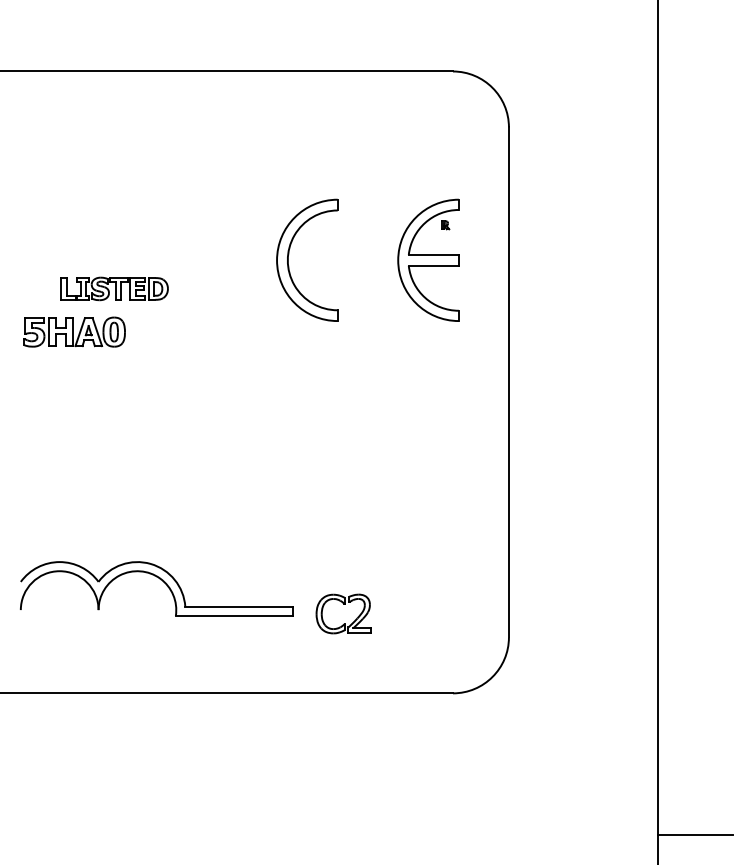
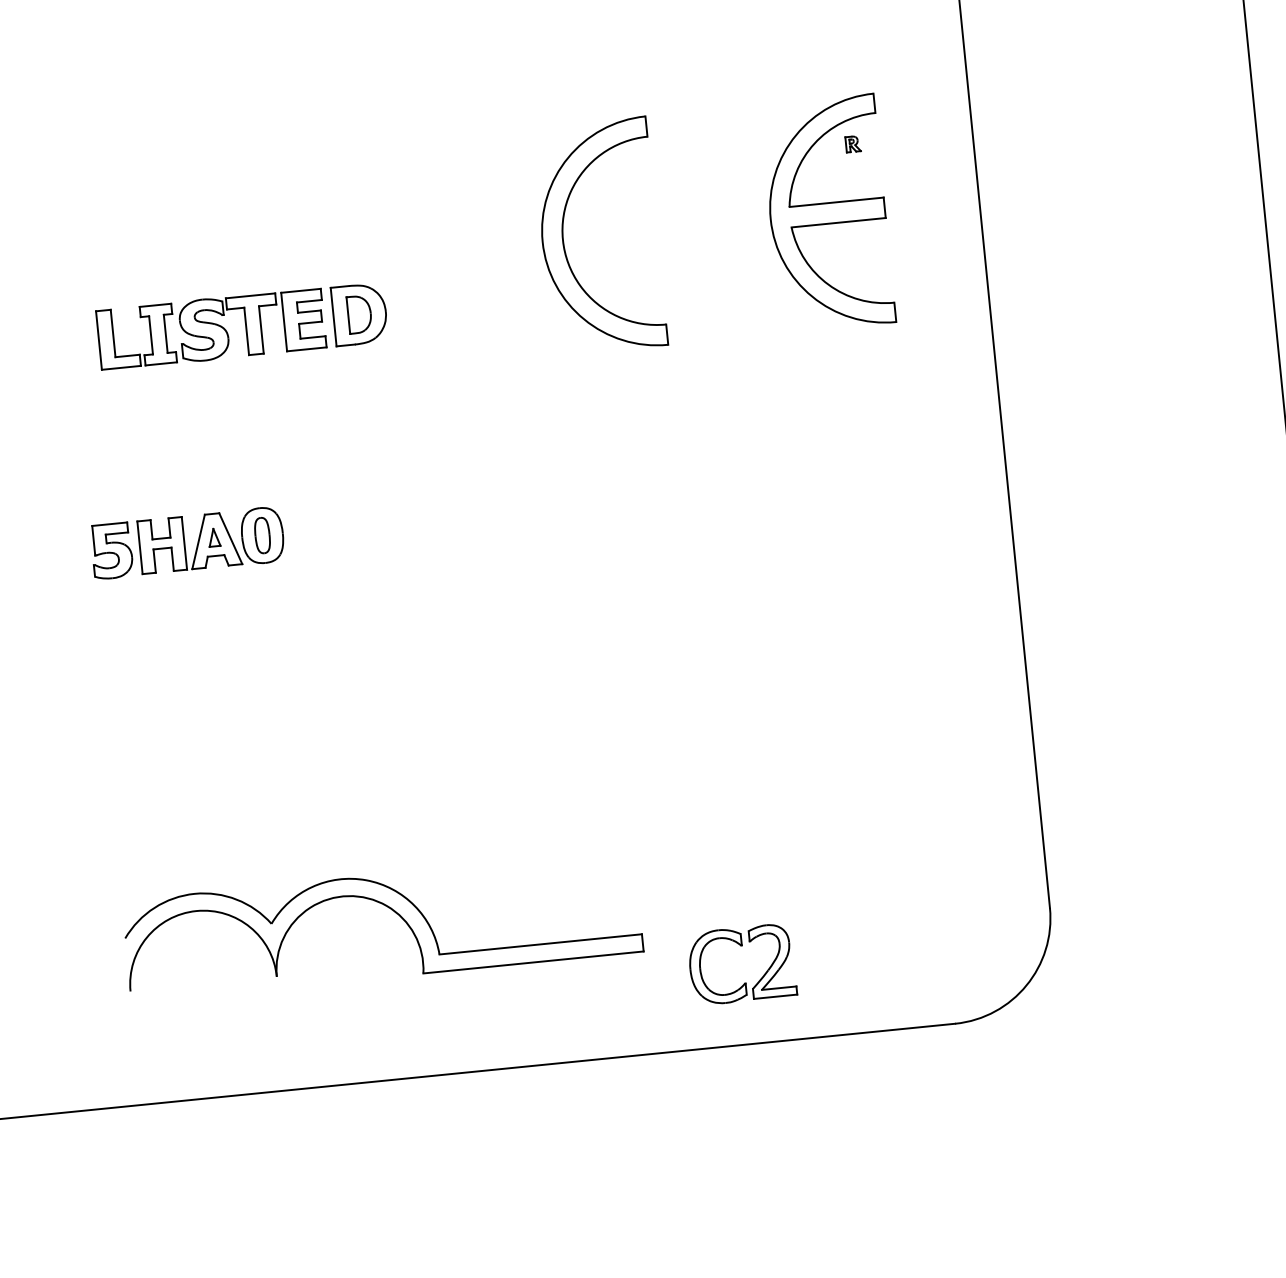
part: (114, 288) -> (242, 325), size x1.43
part: (74, 331) -> (187, 541), moved
part: (162, 581) -> (391, 911), moved
part: (343, 604) -> (739, 946), moved

